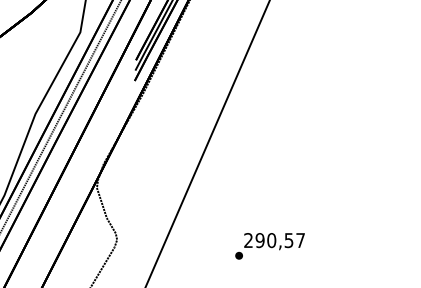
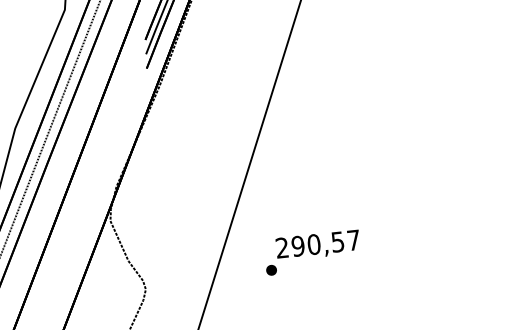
text: (269, 246) -> (311, 253), moved

